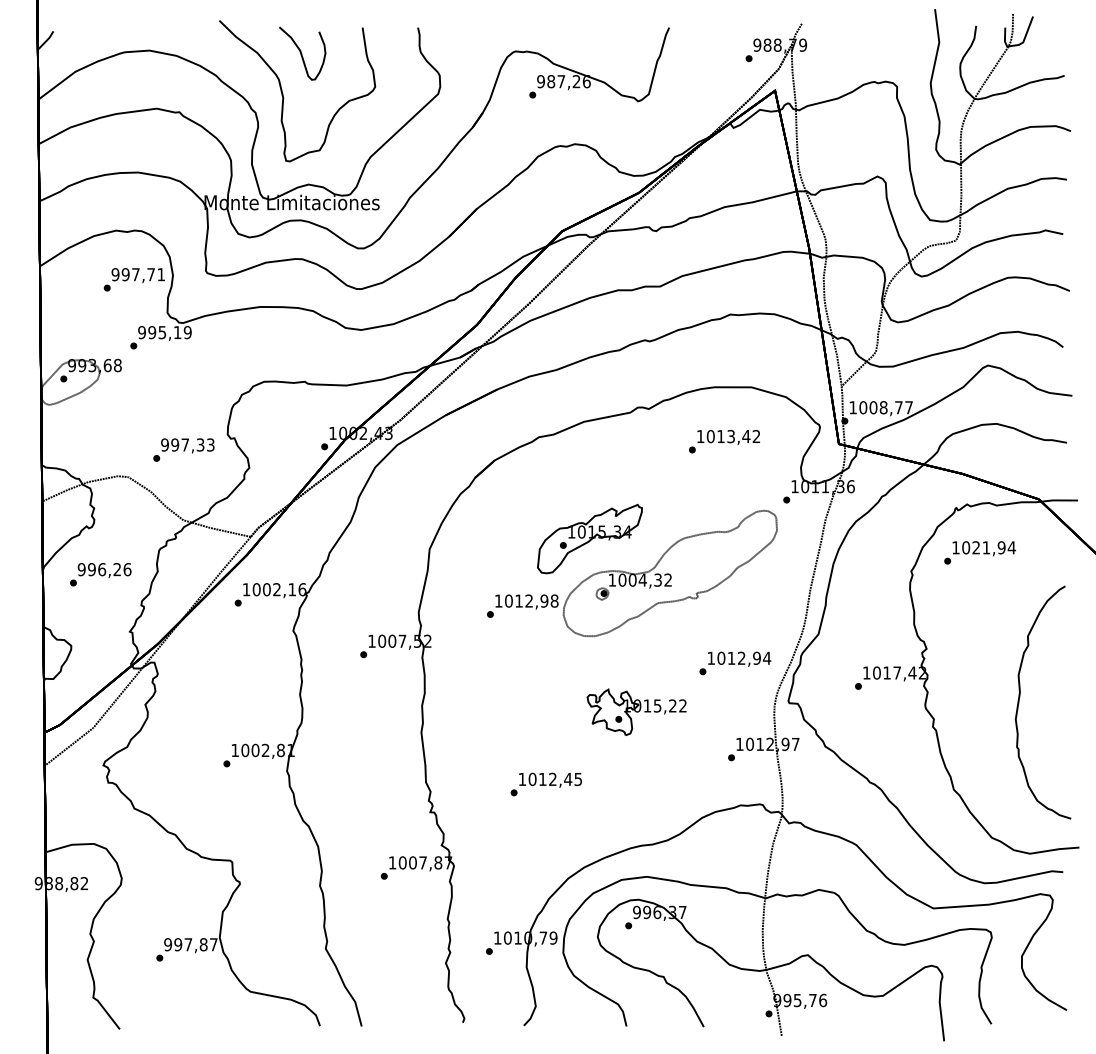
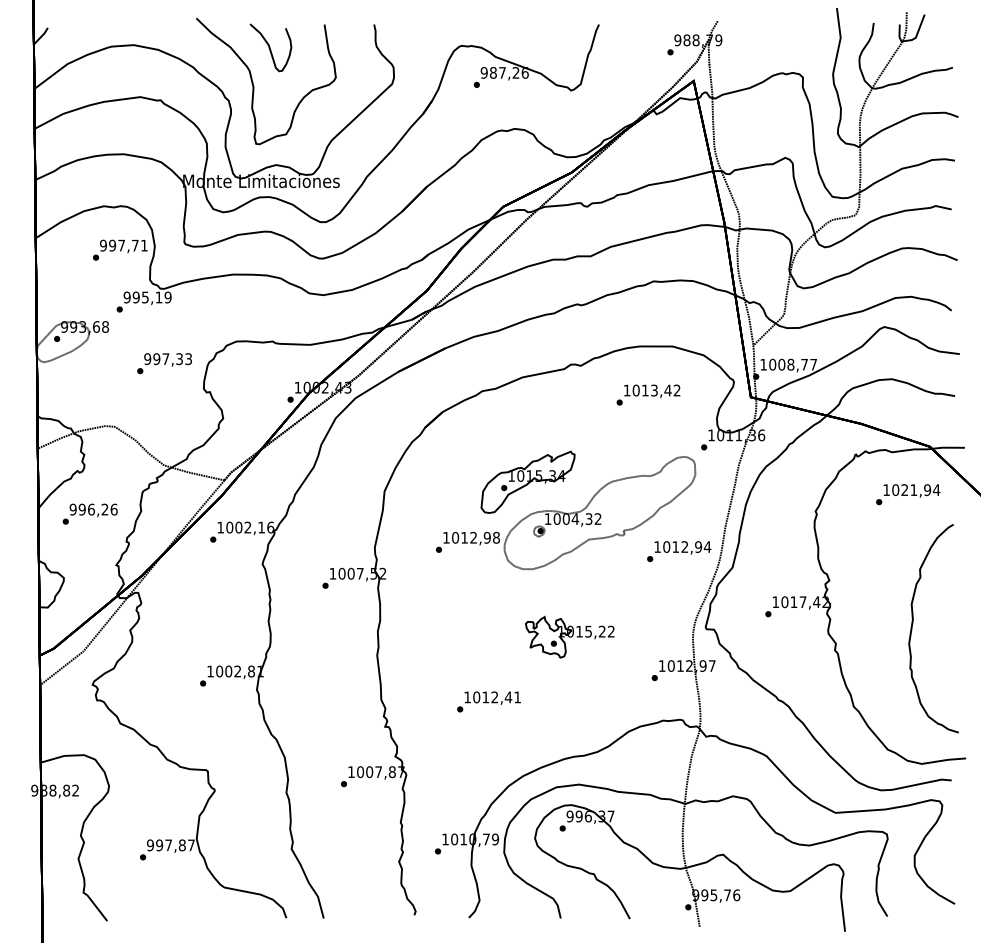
text: (183, 449) -> (164, 363), moved
text: (980, 552) -> (908, 494), moved
text: (735, 663) -> (679, 551), moved
text: (578, 779) -> (517, 697), 1012,45 -> 1012,41

